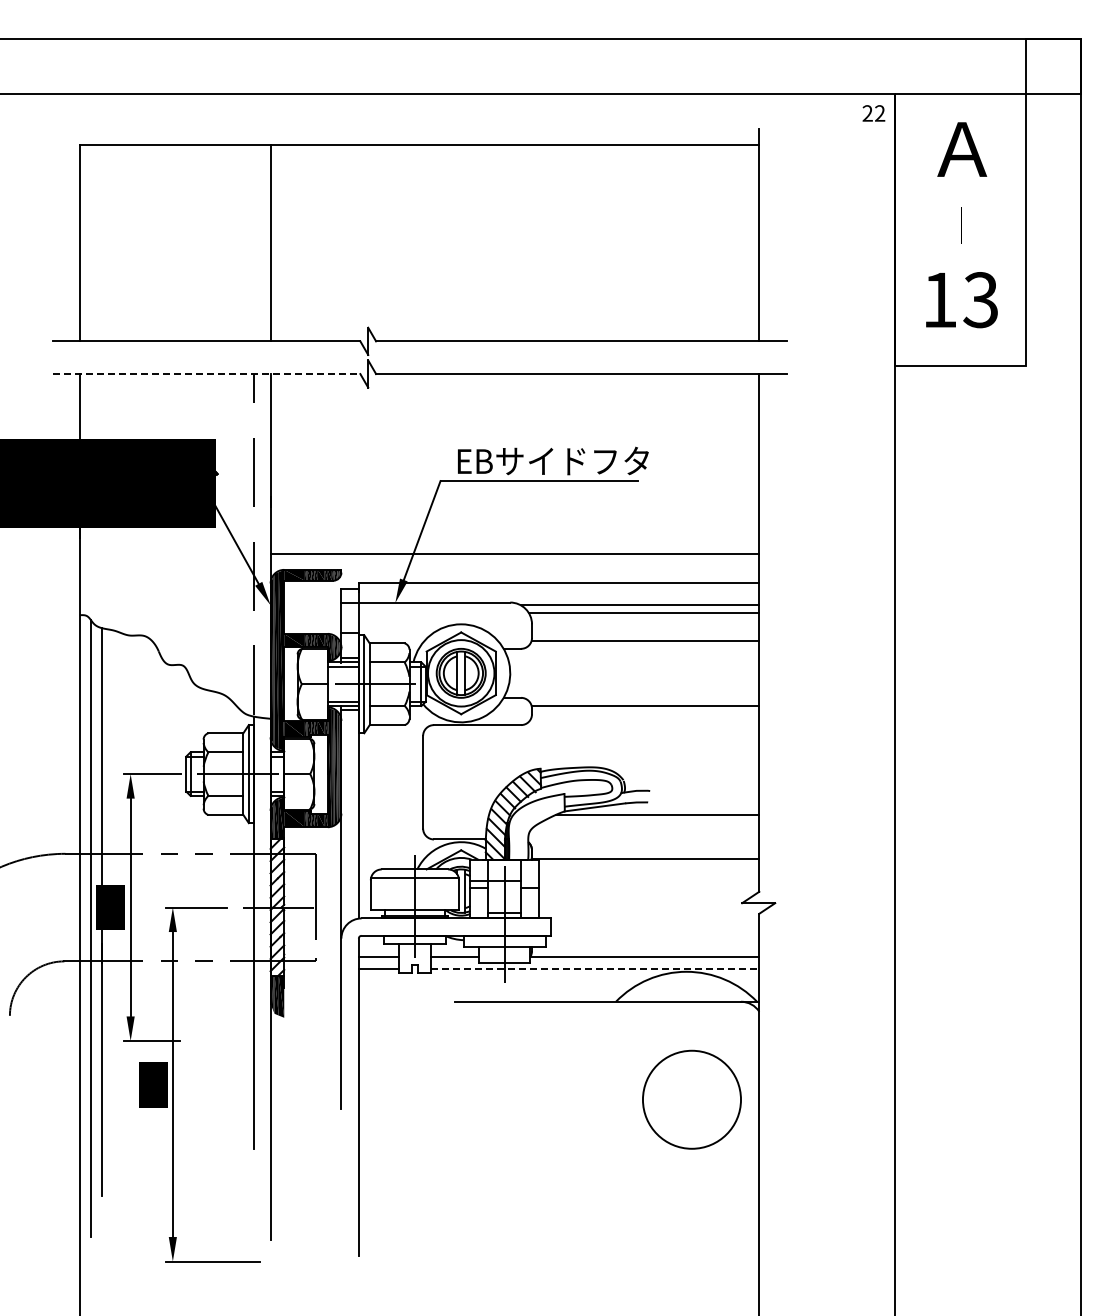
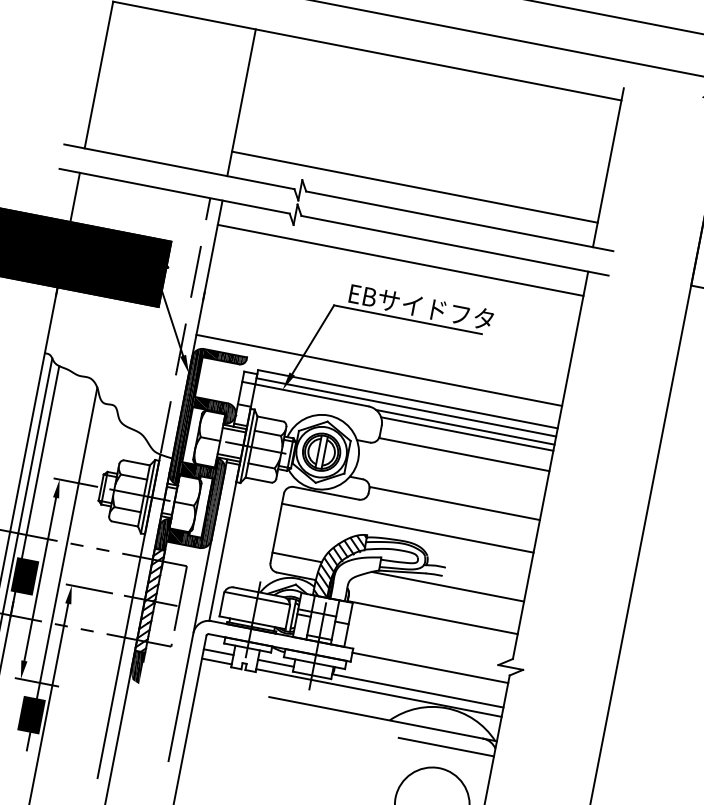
line: (514, 308) -> (414, 187), added
line: (206, 374) -> (174, 191), dashed -> solid
line: (514, 406) -> (400, 260), added
line: (558, 594) -> (405, 407), added
line: (591, 749) -> (408, 528), added
line: (456, 814) -> (297, 557), added
line: (156, 888) -> (62, 568), added
line: (655, 923) -> (430, 667), added
line: (595, 969) -> (379, 693), dashed -> solid
line: (695, 1021) -> (446, 746), added

